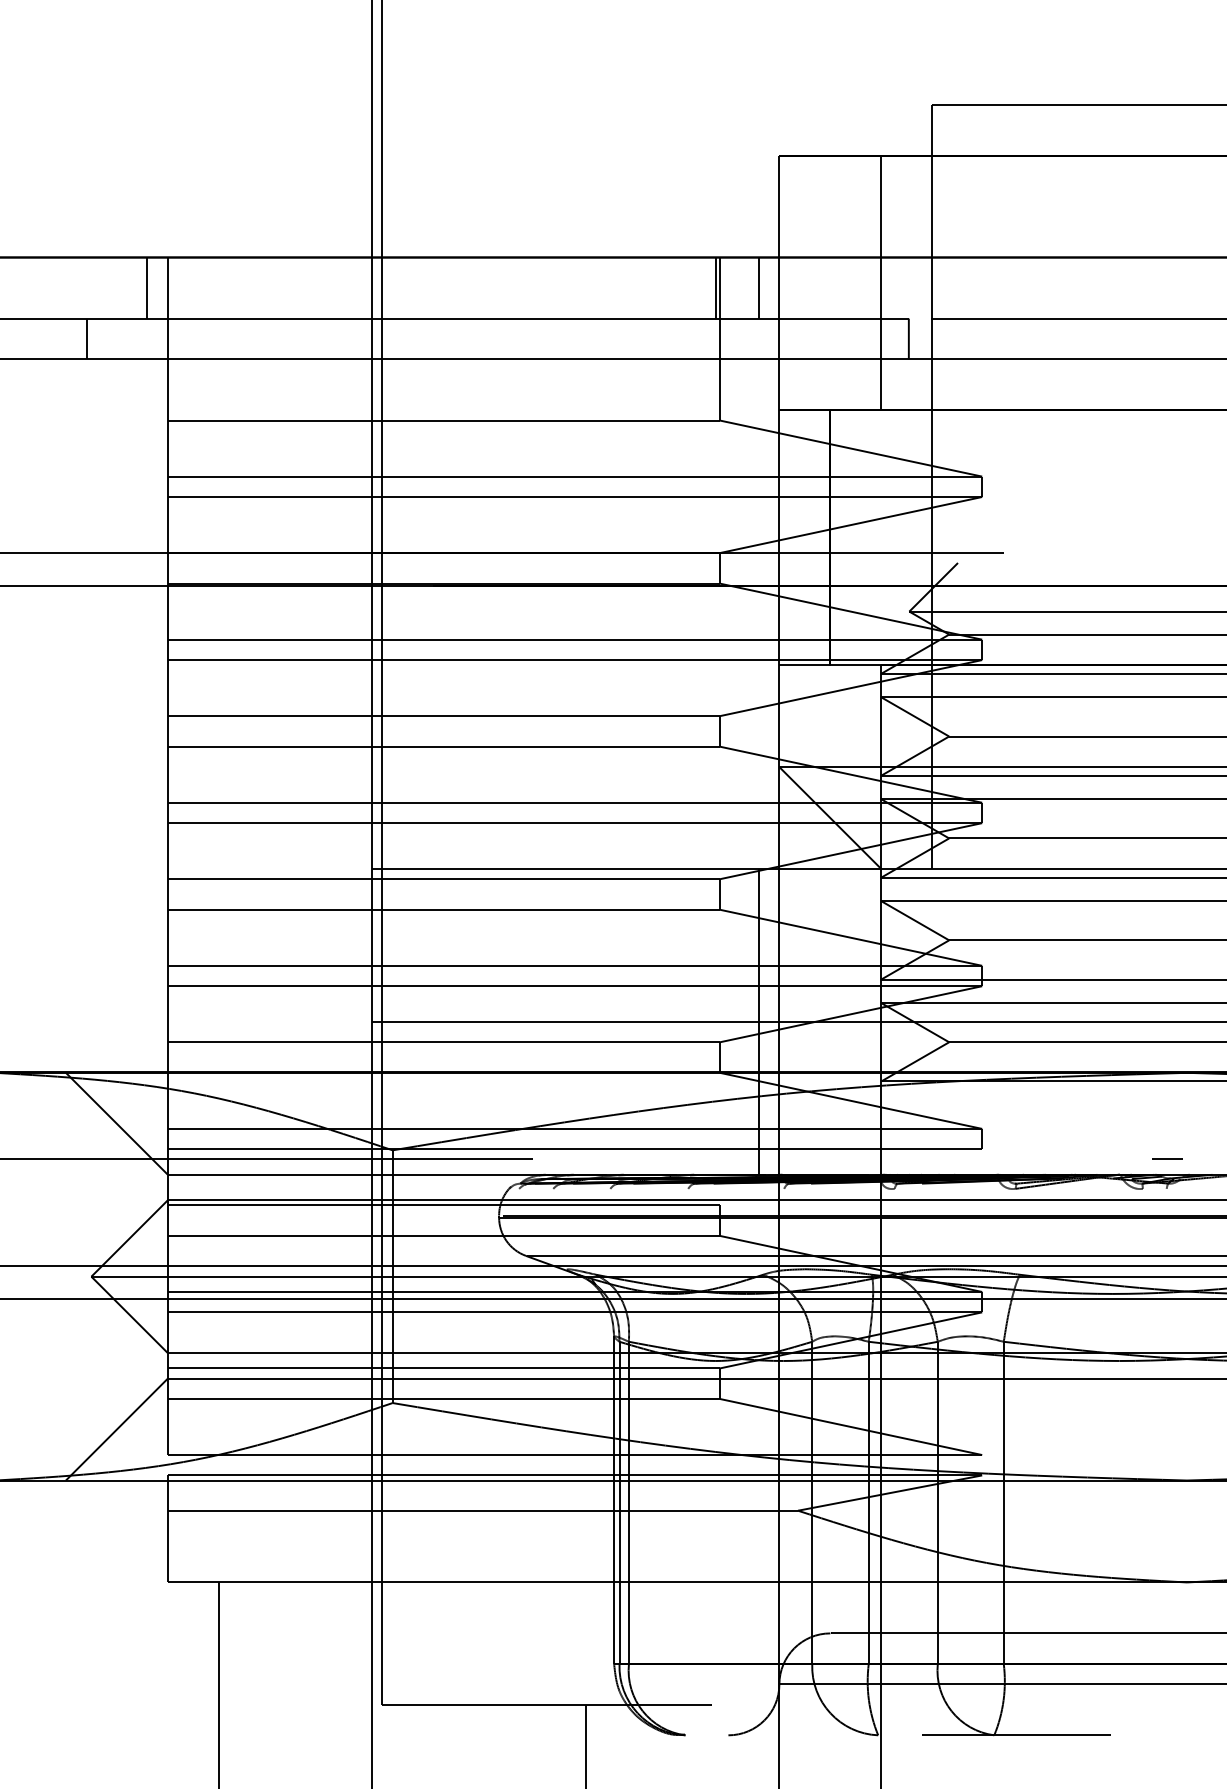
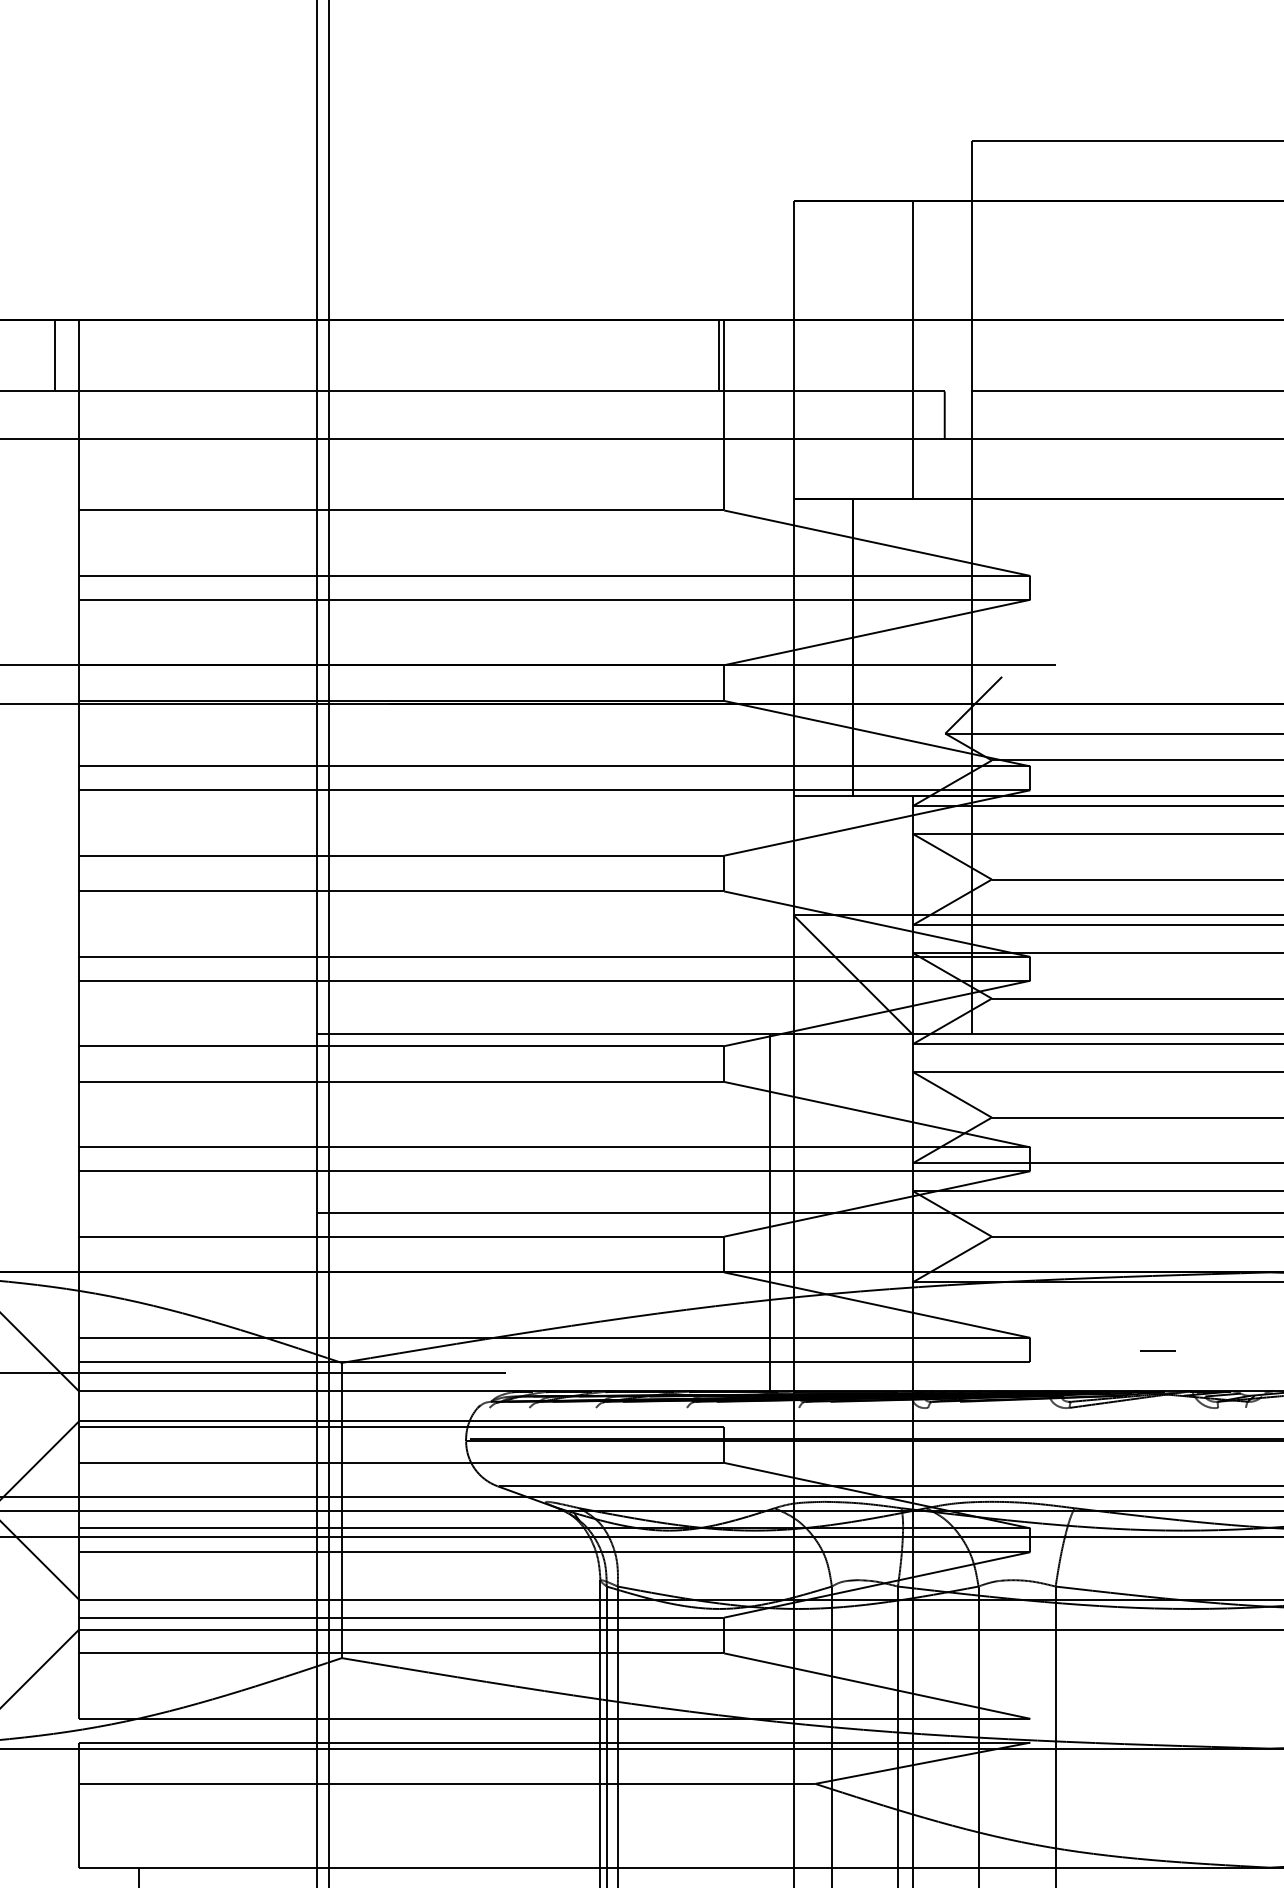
line: (759, 287) -> (770, 355), removed
line: (1167, 1158) -> (1158, 1351), moved

